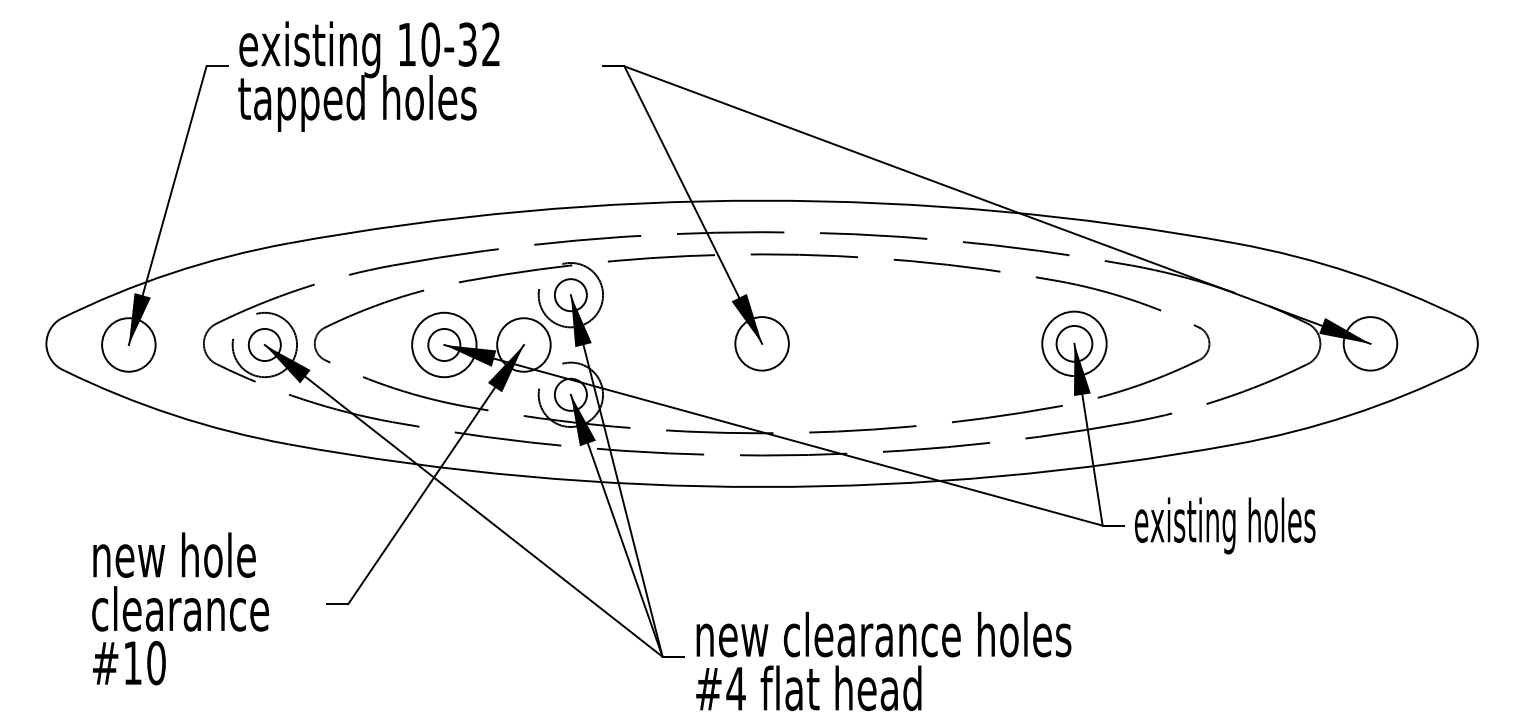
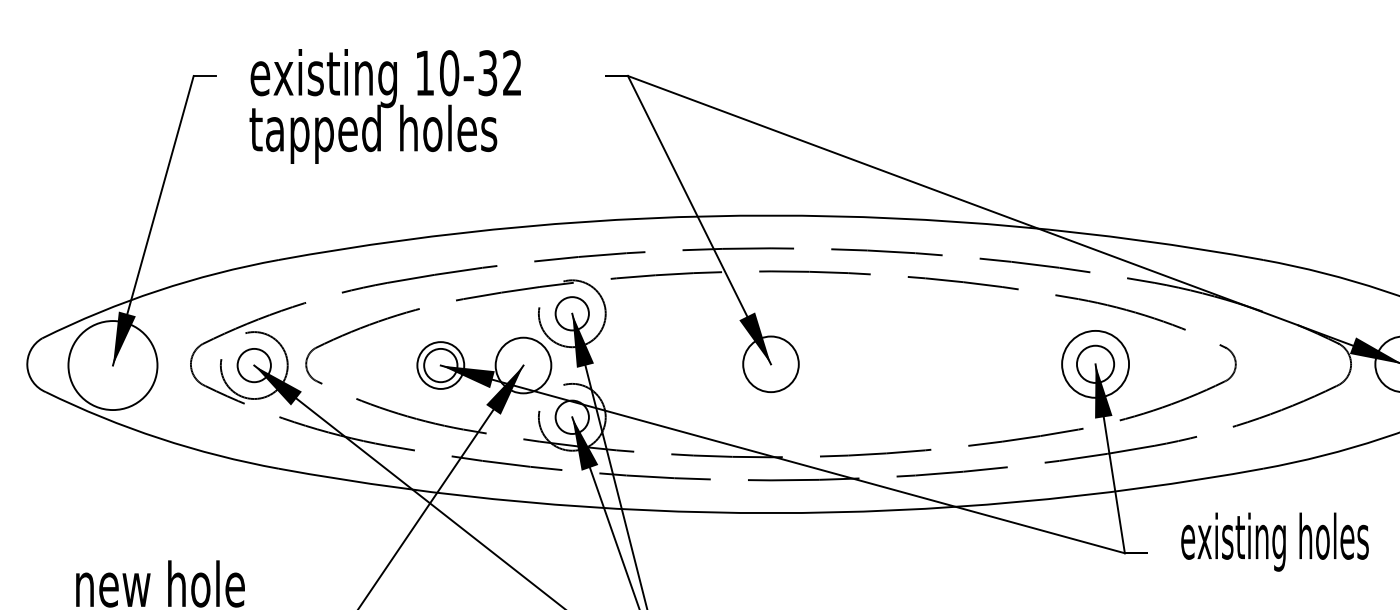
text: (368, 76) -> (384, 106), moved
circle: (128, 344) -> (112, 365), size x1.6
circle: (444, 344) -> (440, 365), size x0.7
text: (1224, 525) -> (1274, 541), moved

